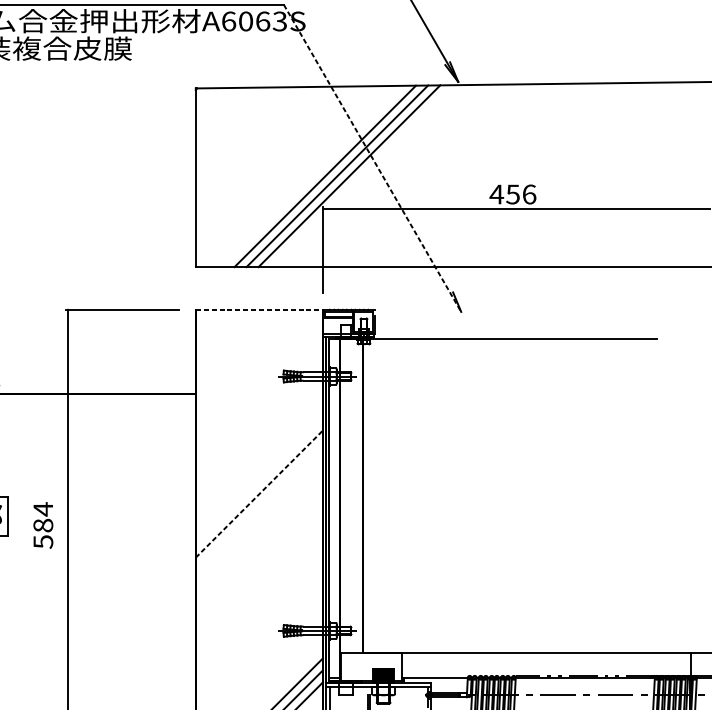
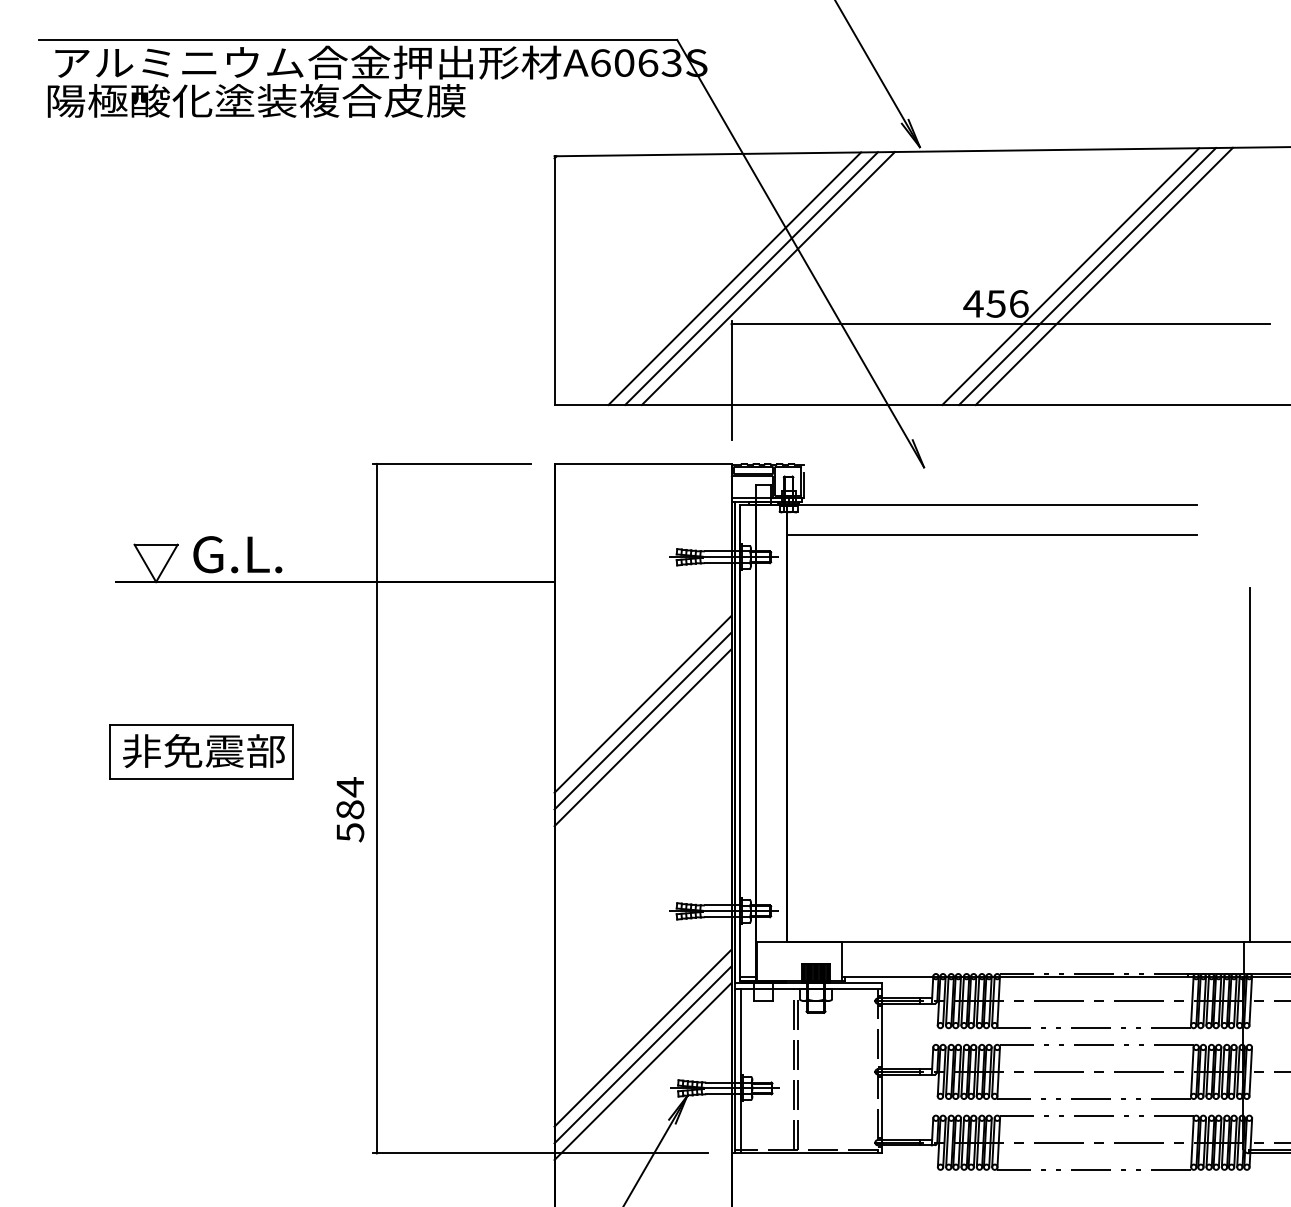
line: (372, 158) -> (800, 253), dashed -> solid
line: (566, 174) -> (1070, 276), added
line: (578, 174) -> (1087, 276), added
line: (590, 174) -> (1103, 276), added
line: (259, 309) -> (643, 464), dashed -> solid
line: (509, 360) -> (991, 534), added
line: (258, 481) -> (642, 703), added
line: (259, 493) -> (643, 720), dashed -> solid
line: (258, 505) -> (642, 737), added
text: (43, 525) -> (350, 809), moved
line: (695, 525) -> (1249, 764), added

